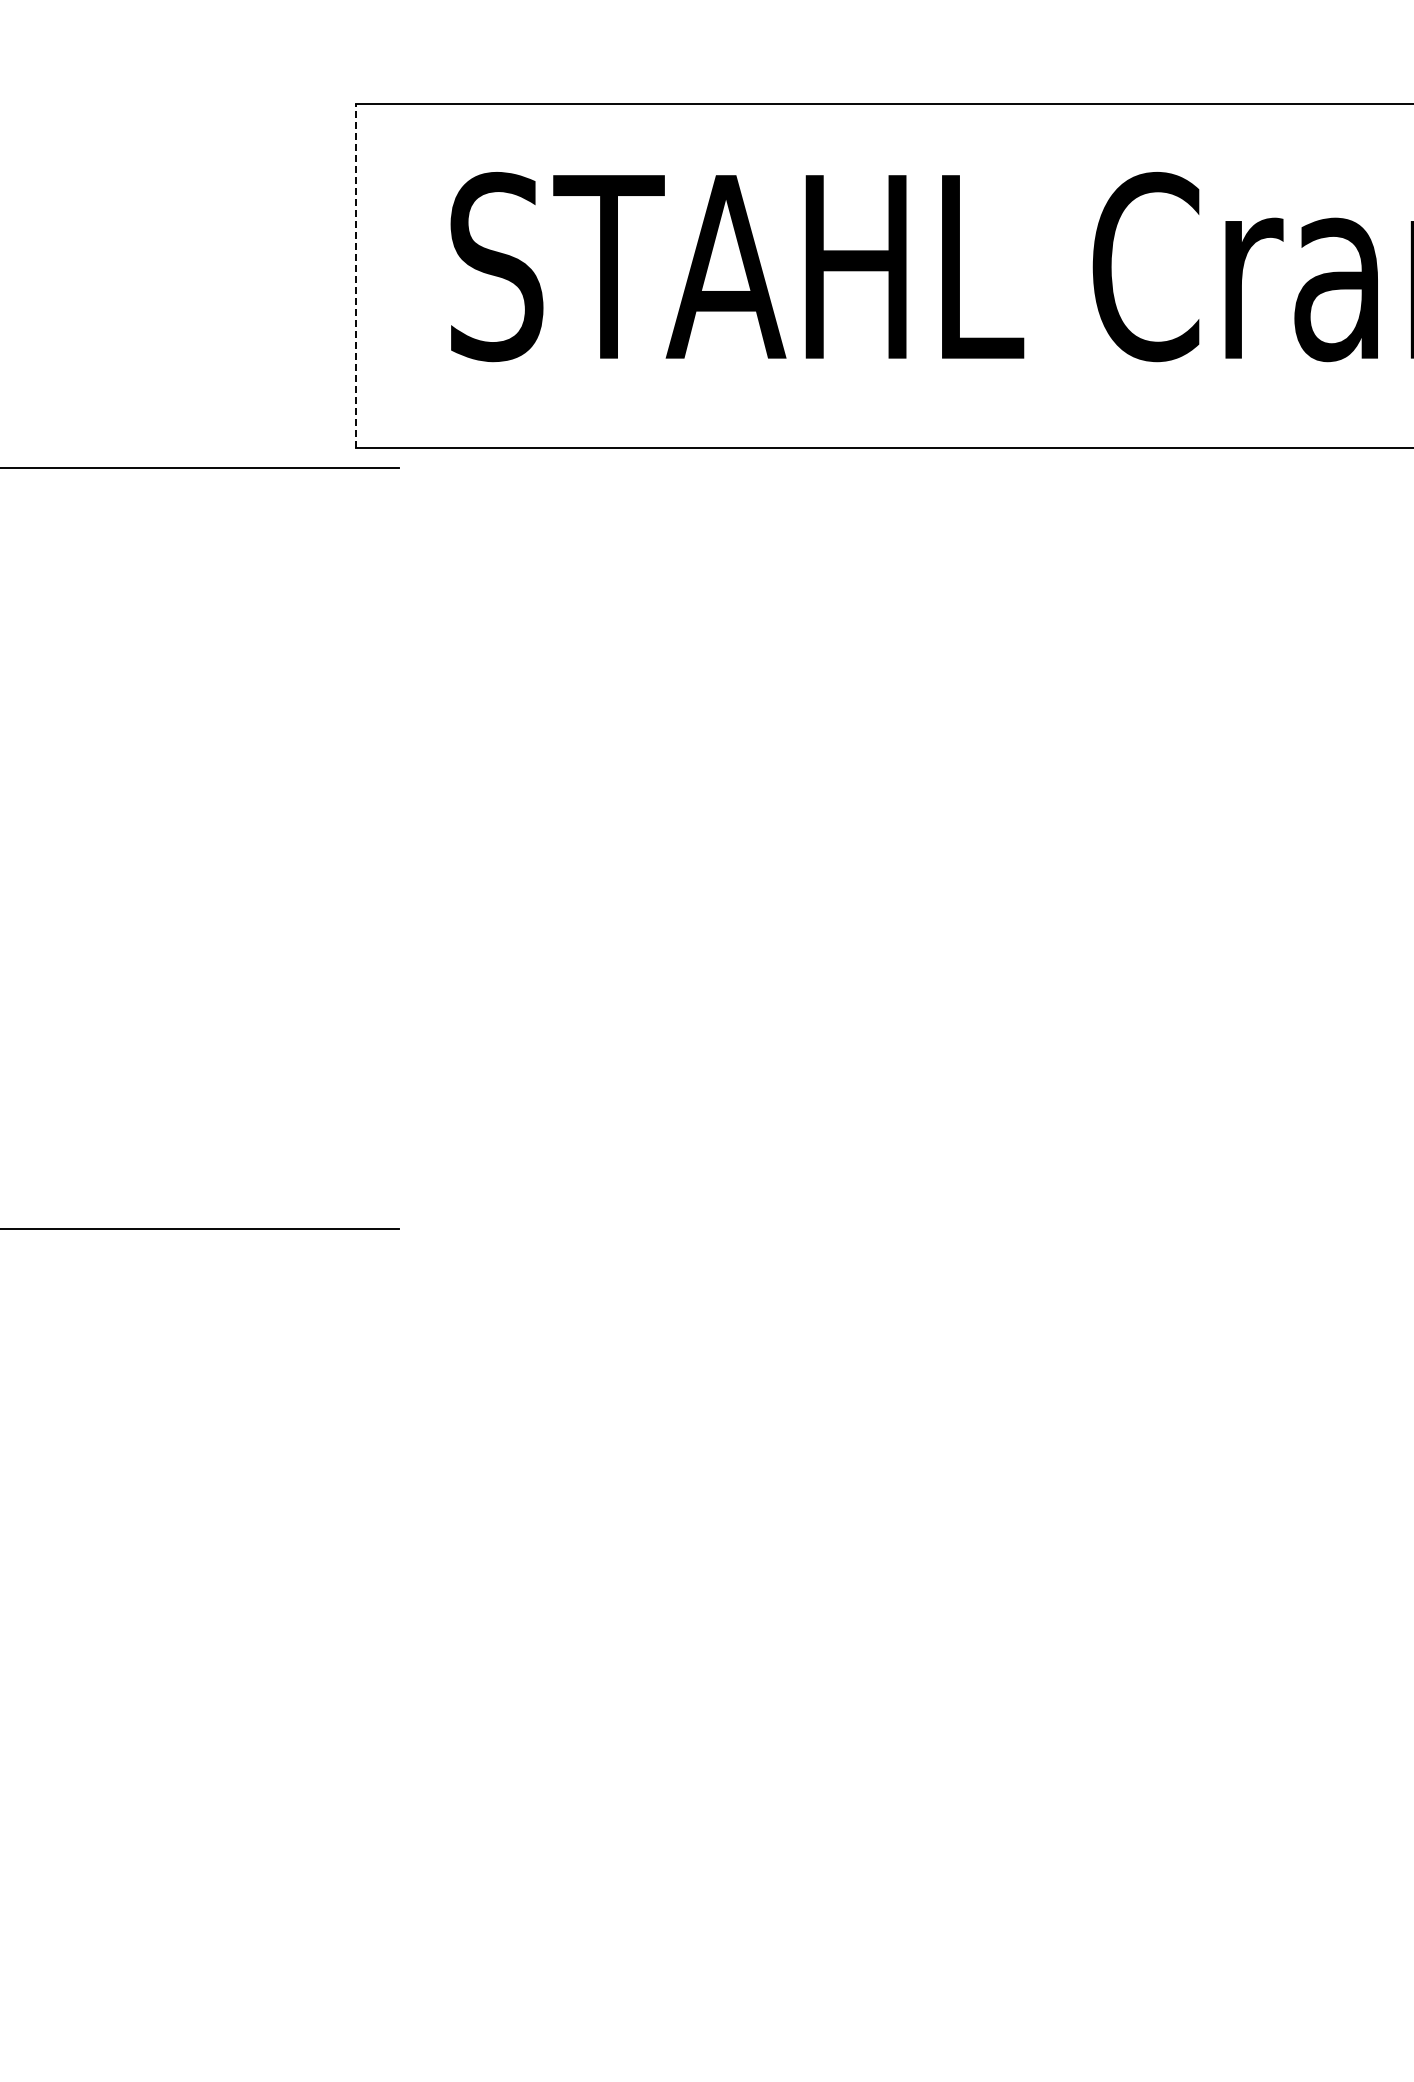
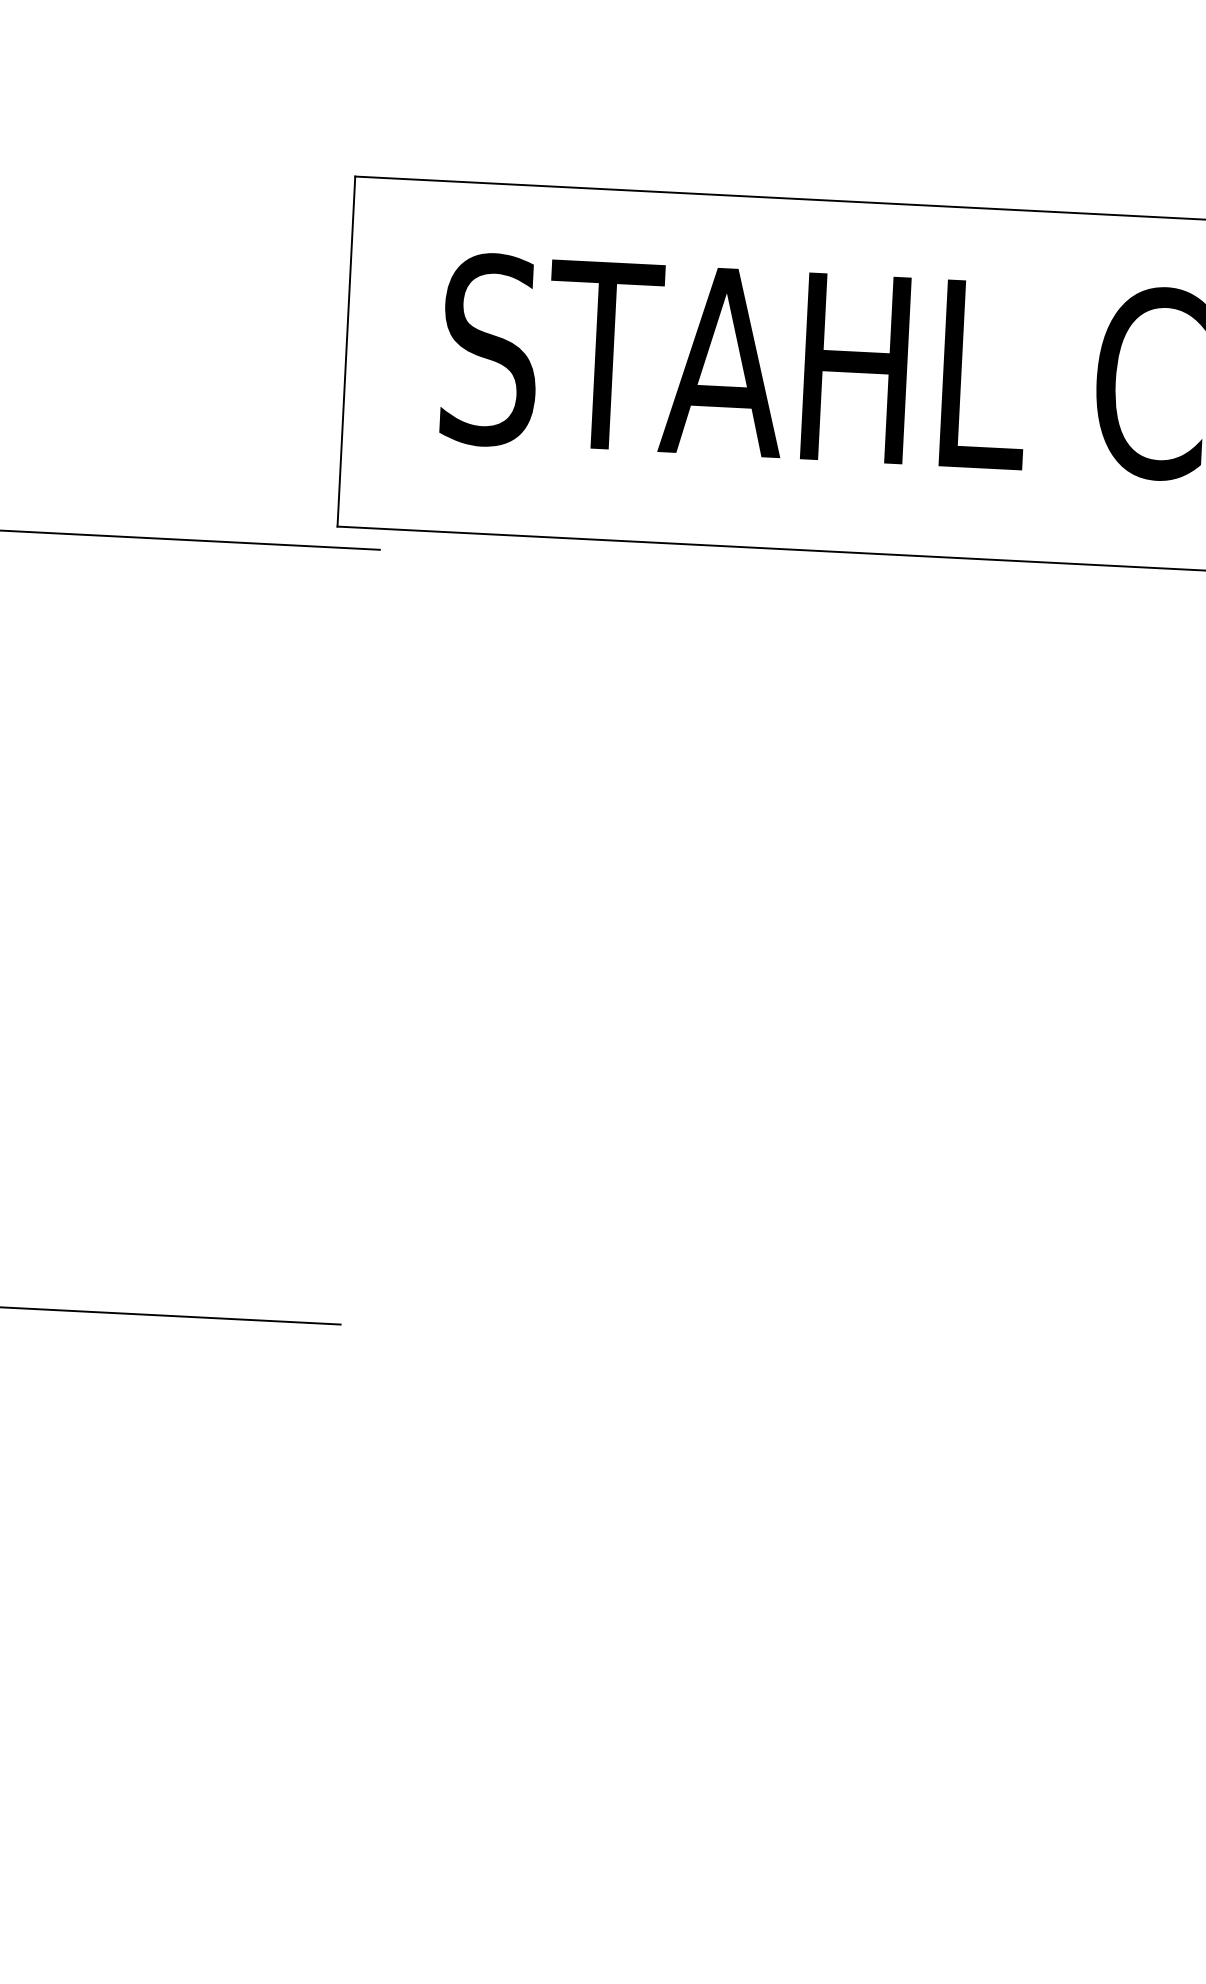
line: (356, 275) -> (346, 351), dashed -> solid

